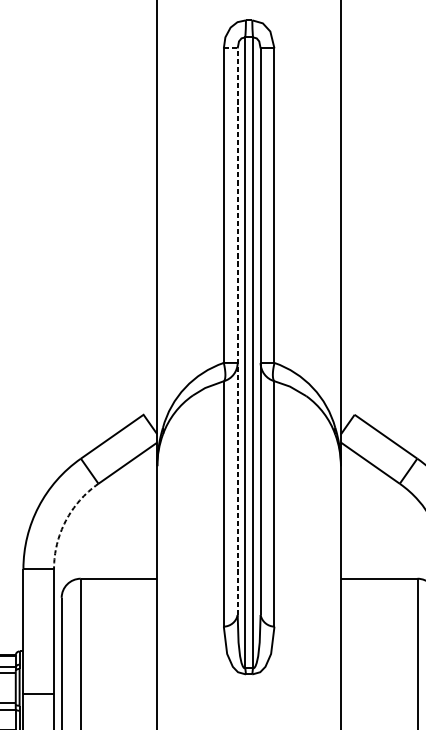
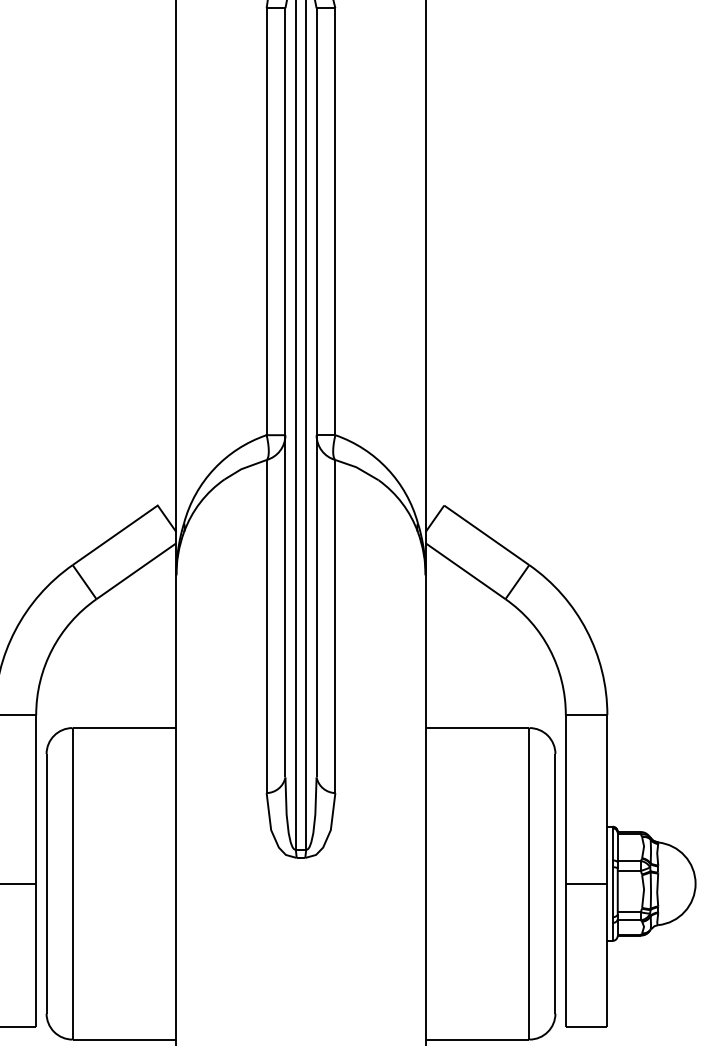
line: (237, 324) -> (285, 382), dashed -> solid
line: (66, 520) -> (52, 649), dashed -> solid

